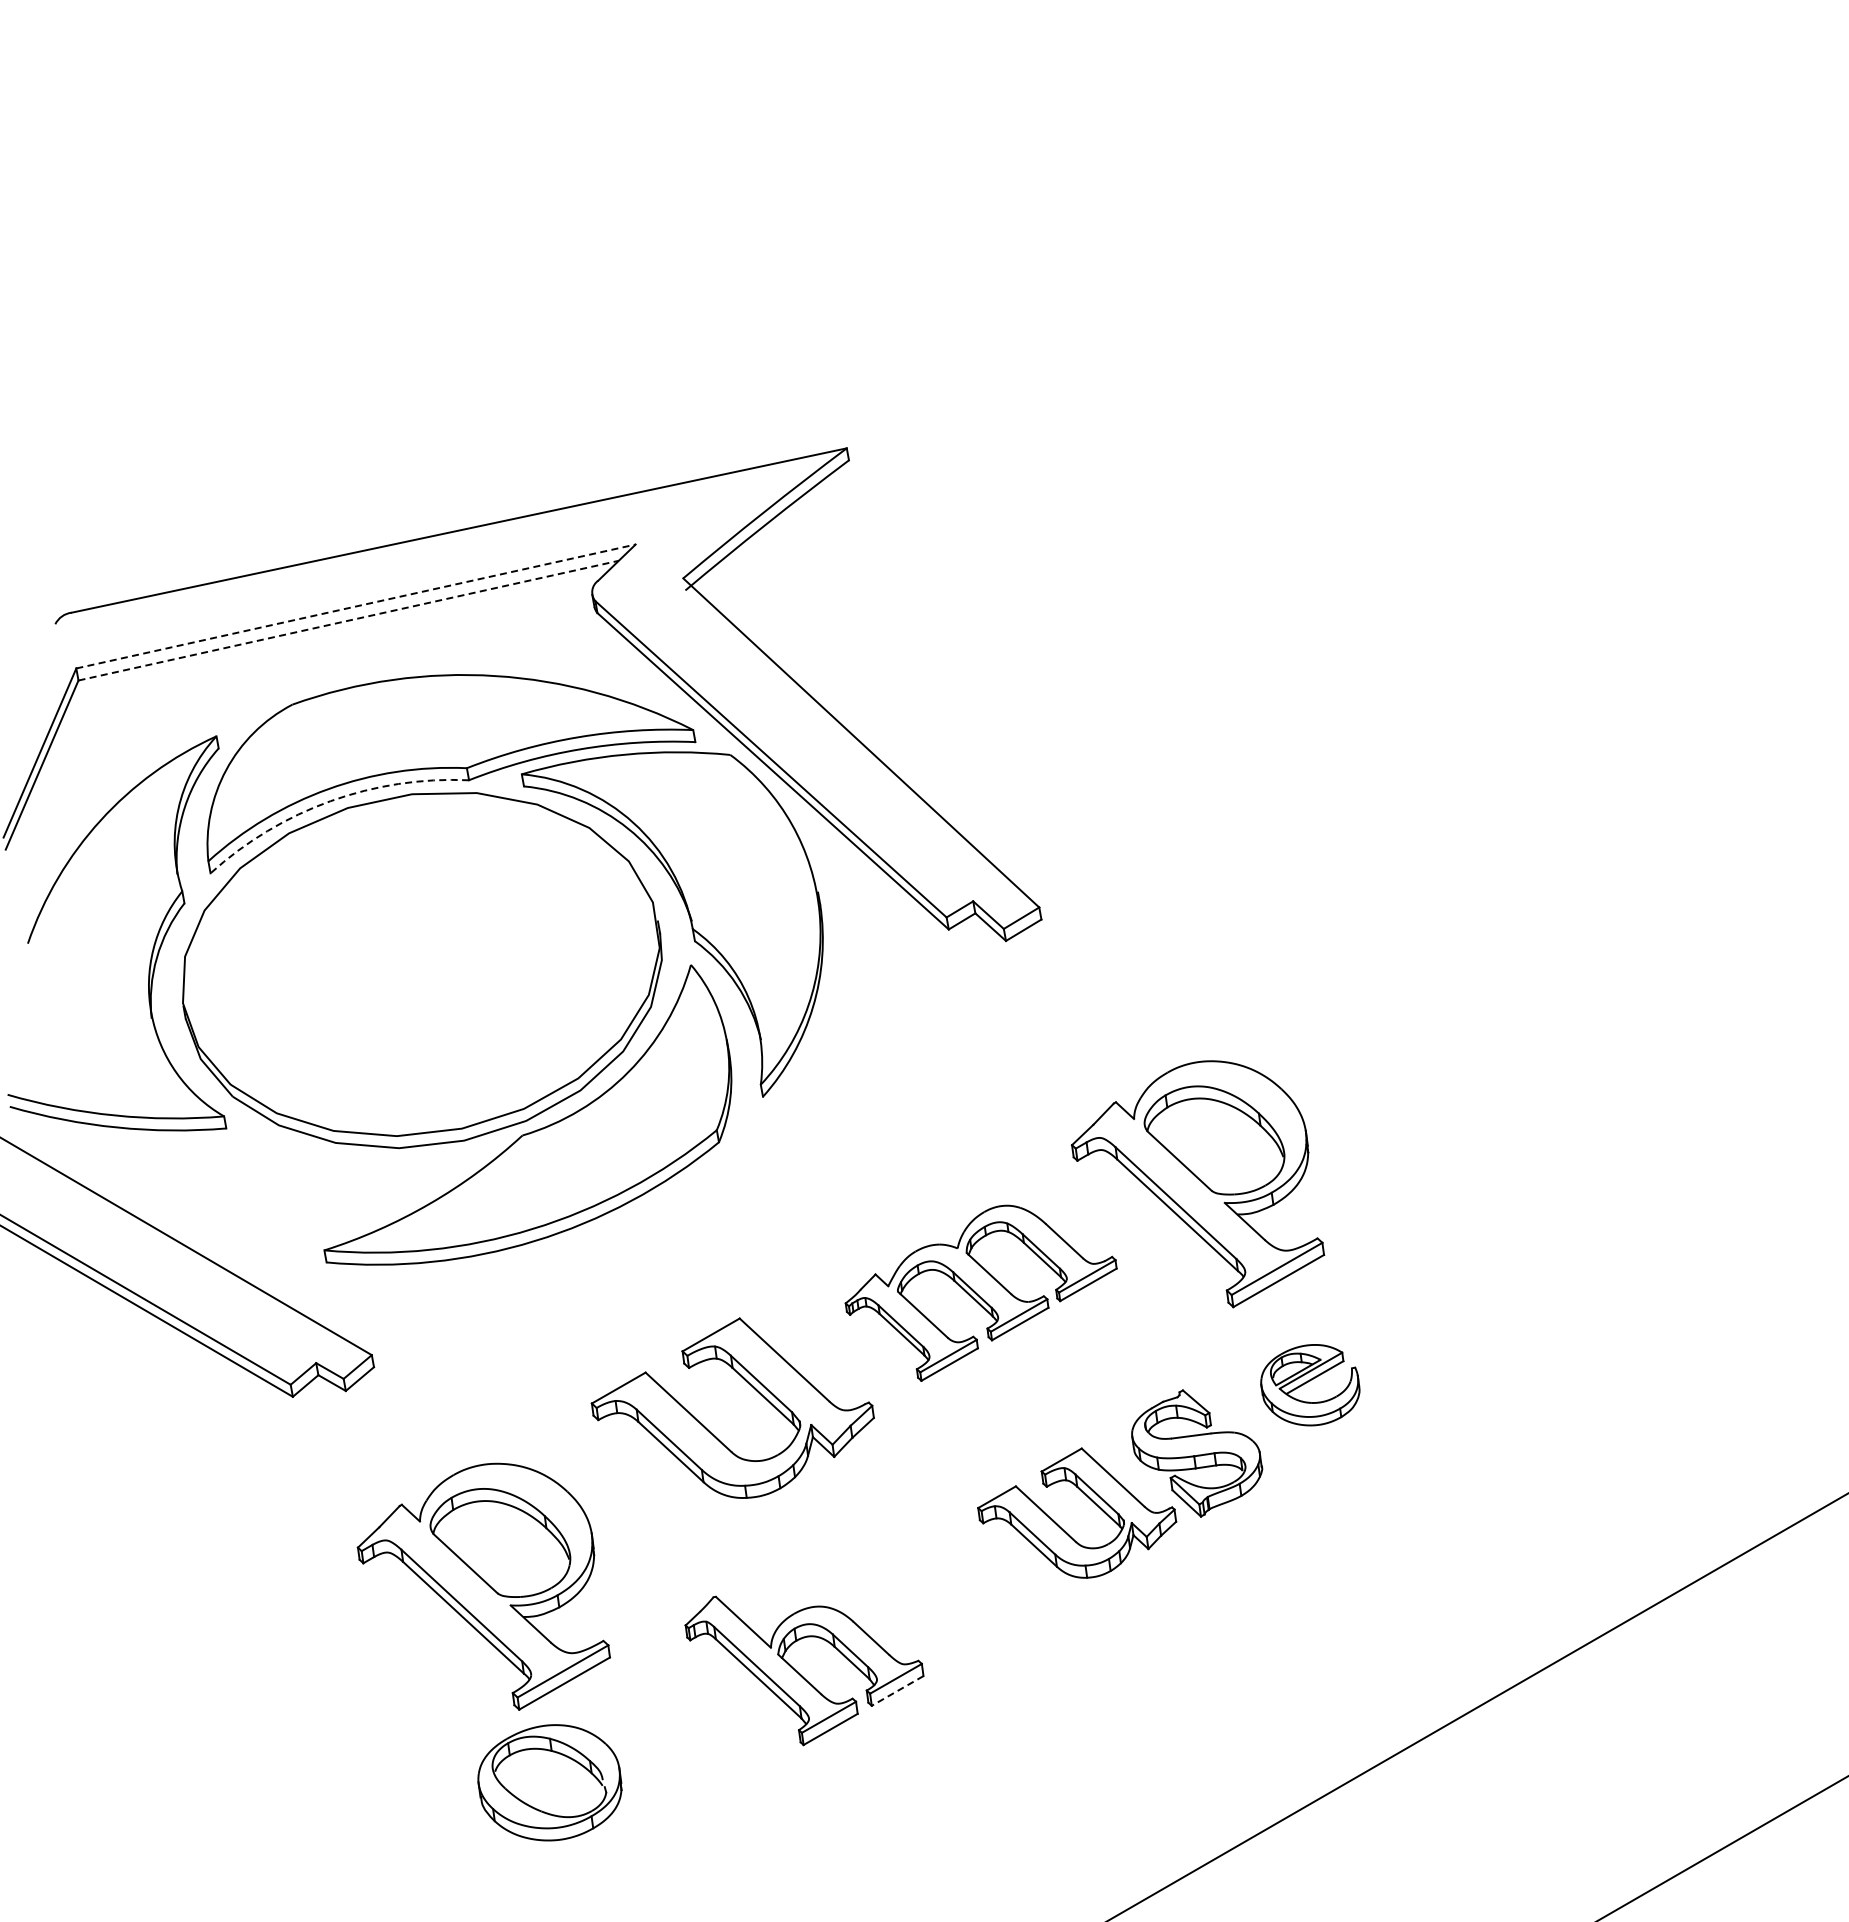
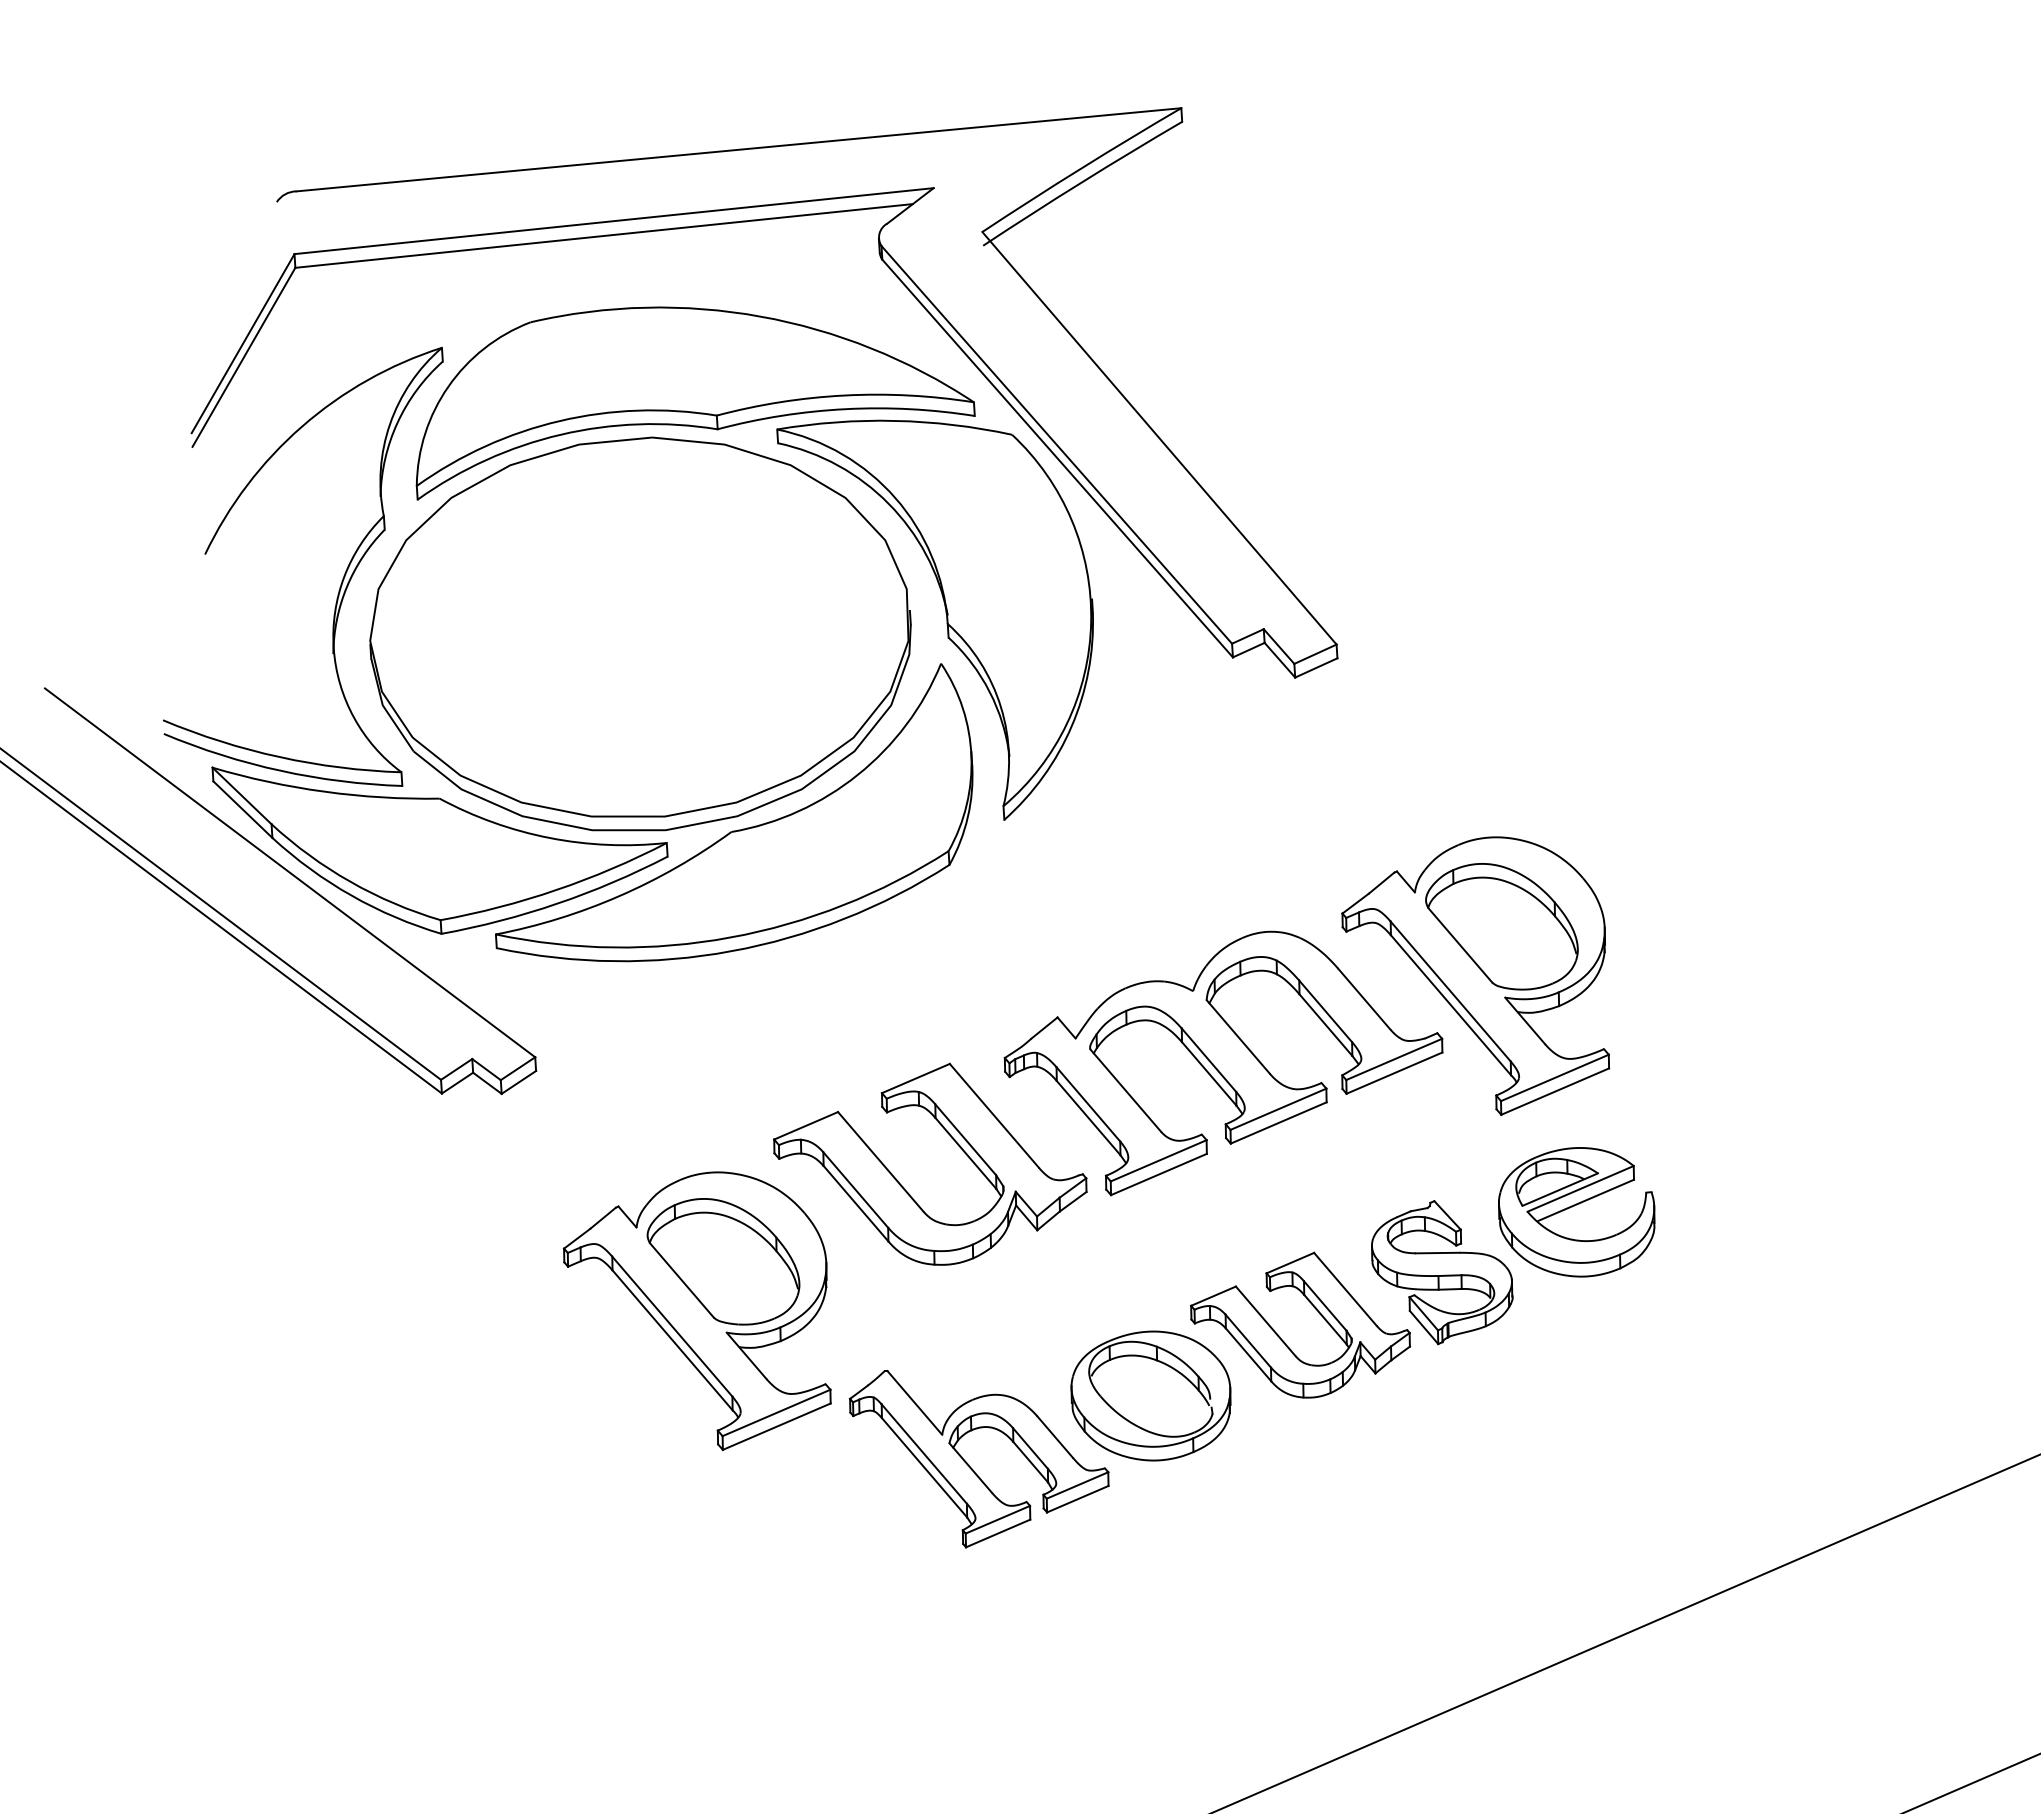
line: (356, 606) -> (614, 221), dashed -> solid
line: (348, 620) -> (603, 235), dashed -> solid
arc: (330, 801) -> (560, 435), dashed -> solid
part: (262, 1193) -> (434, 863), added
part: (980, 1293) -> (1221, 1067), size x1.43
part: (1310, 1384) -> (1577, 1211), size x1.43
part: (483, 1586) -> (698, 1308), moved
line: (897, 1690) -> (1077, 1498), dashed -> solid
part: (549, 1782) -> (1150, 1395), moved

